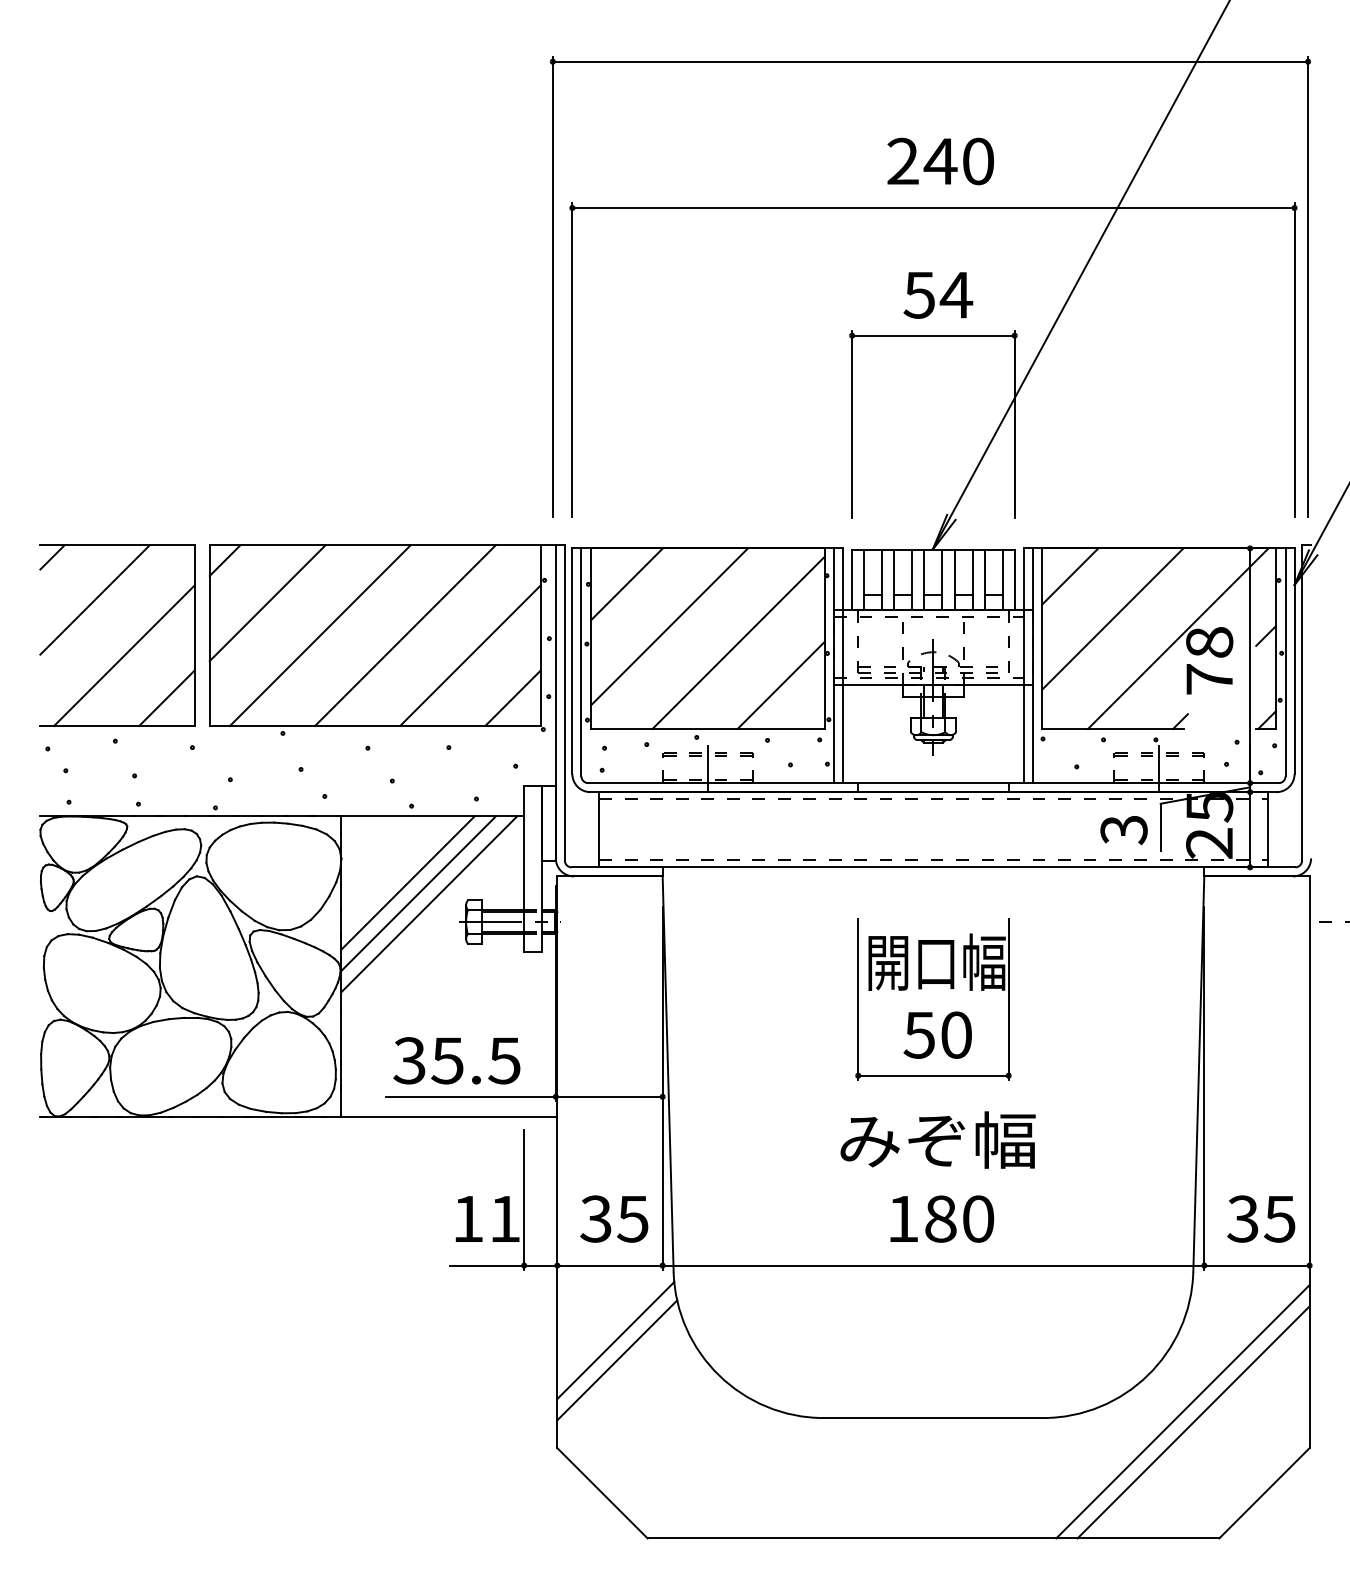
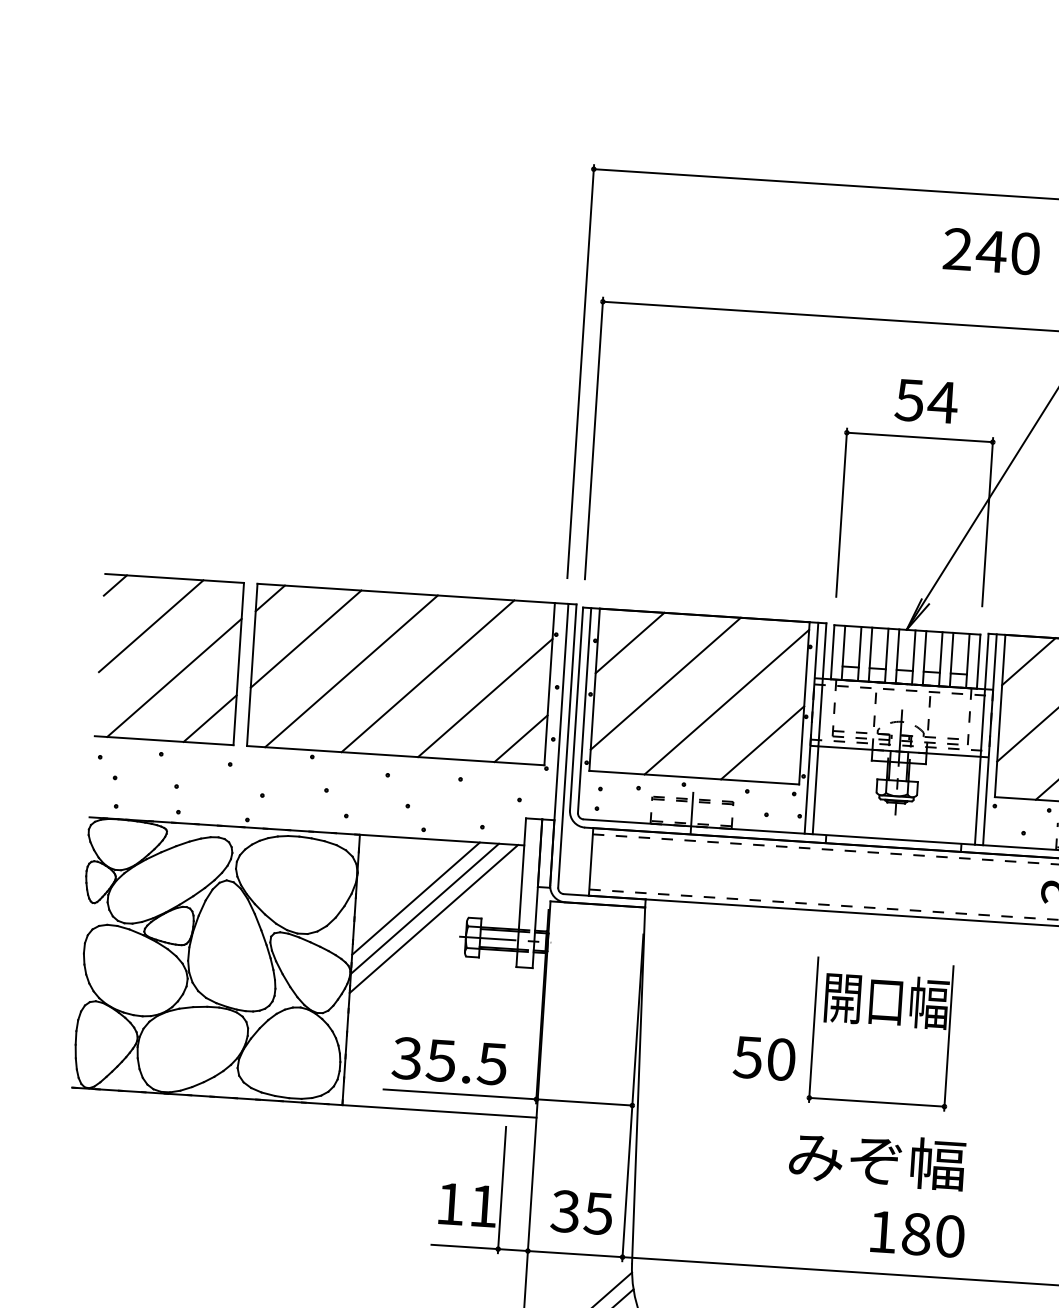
text: (940, 161) -> (991, 251), moved
text: (937, 1034) -> (764, 1057), moved
text: (942, 1218) -> (918, 1233), moved

